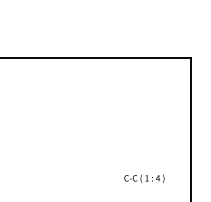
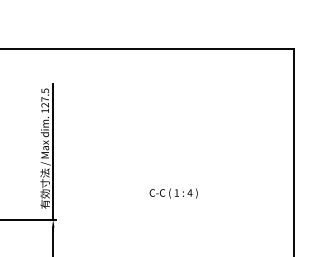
text: (144, 178) -> (173, 193), moved

